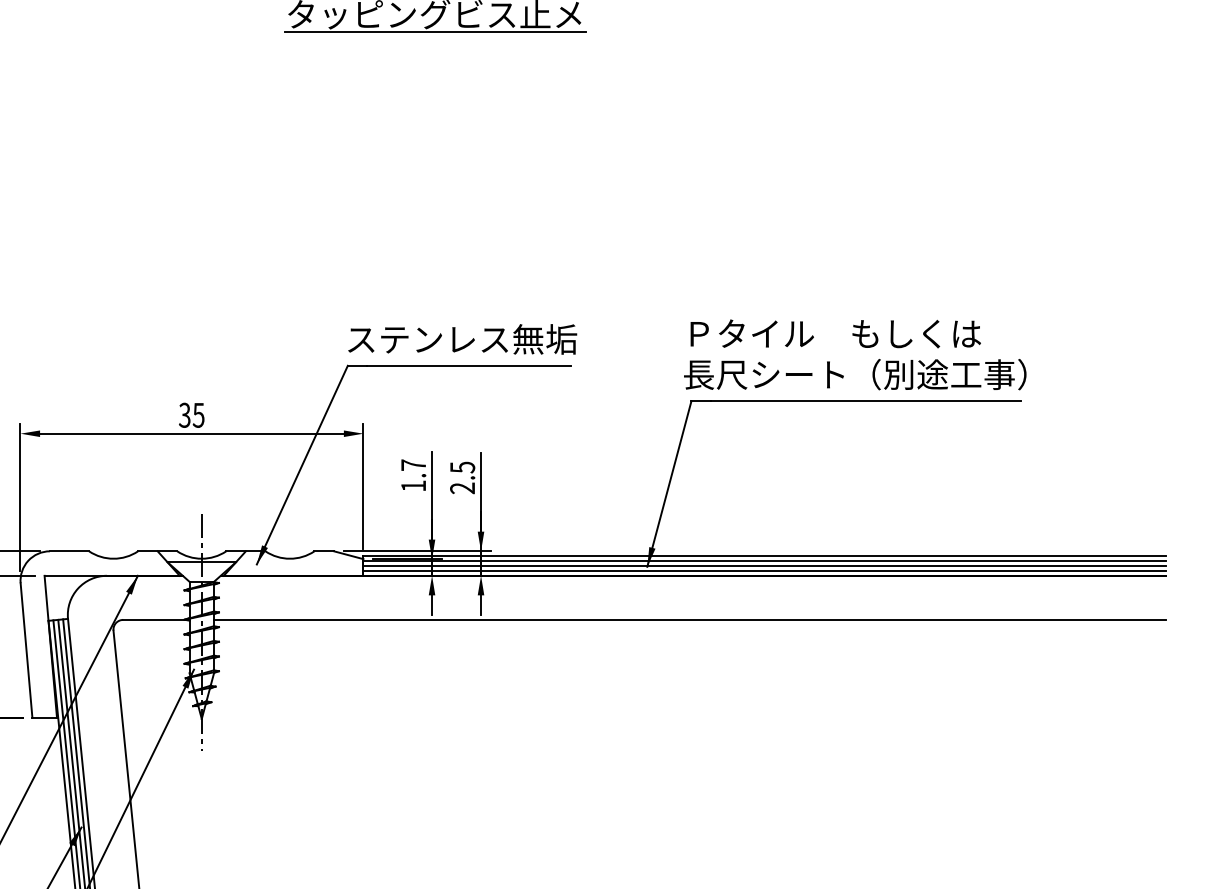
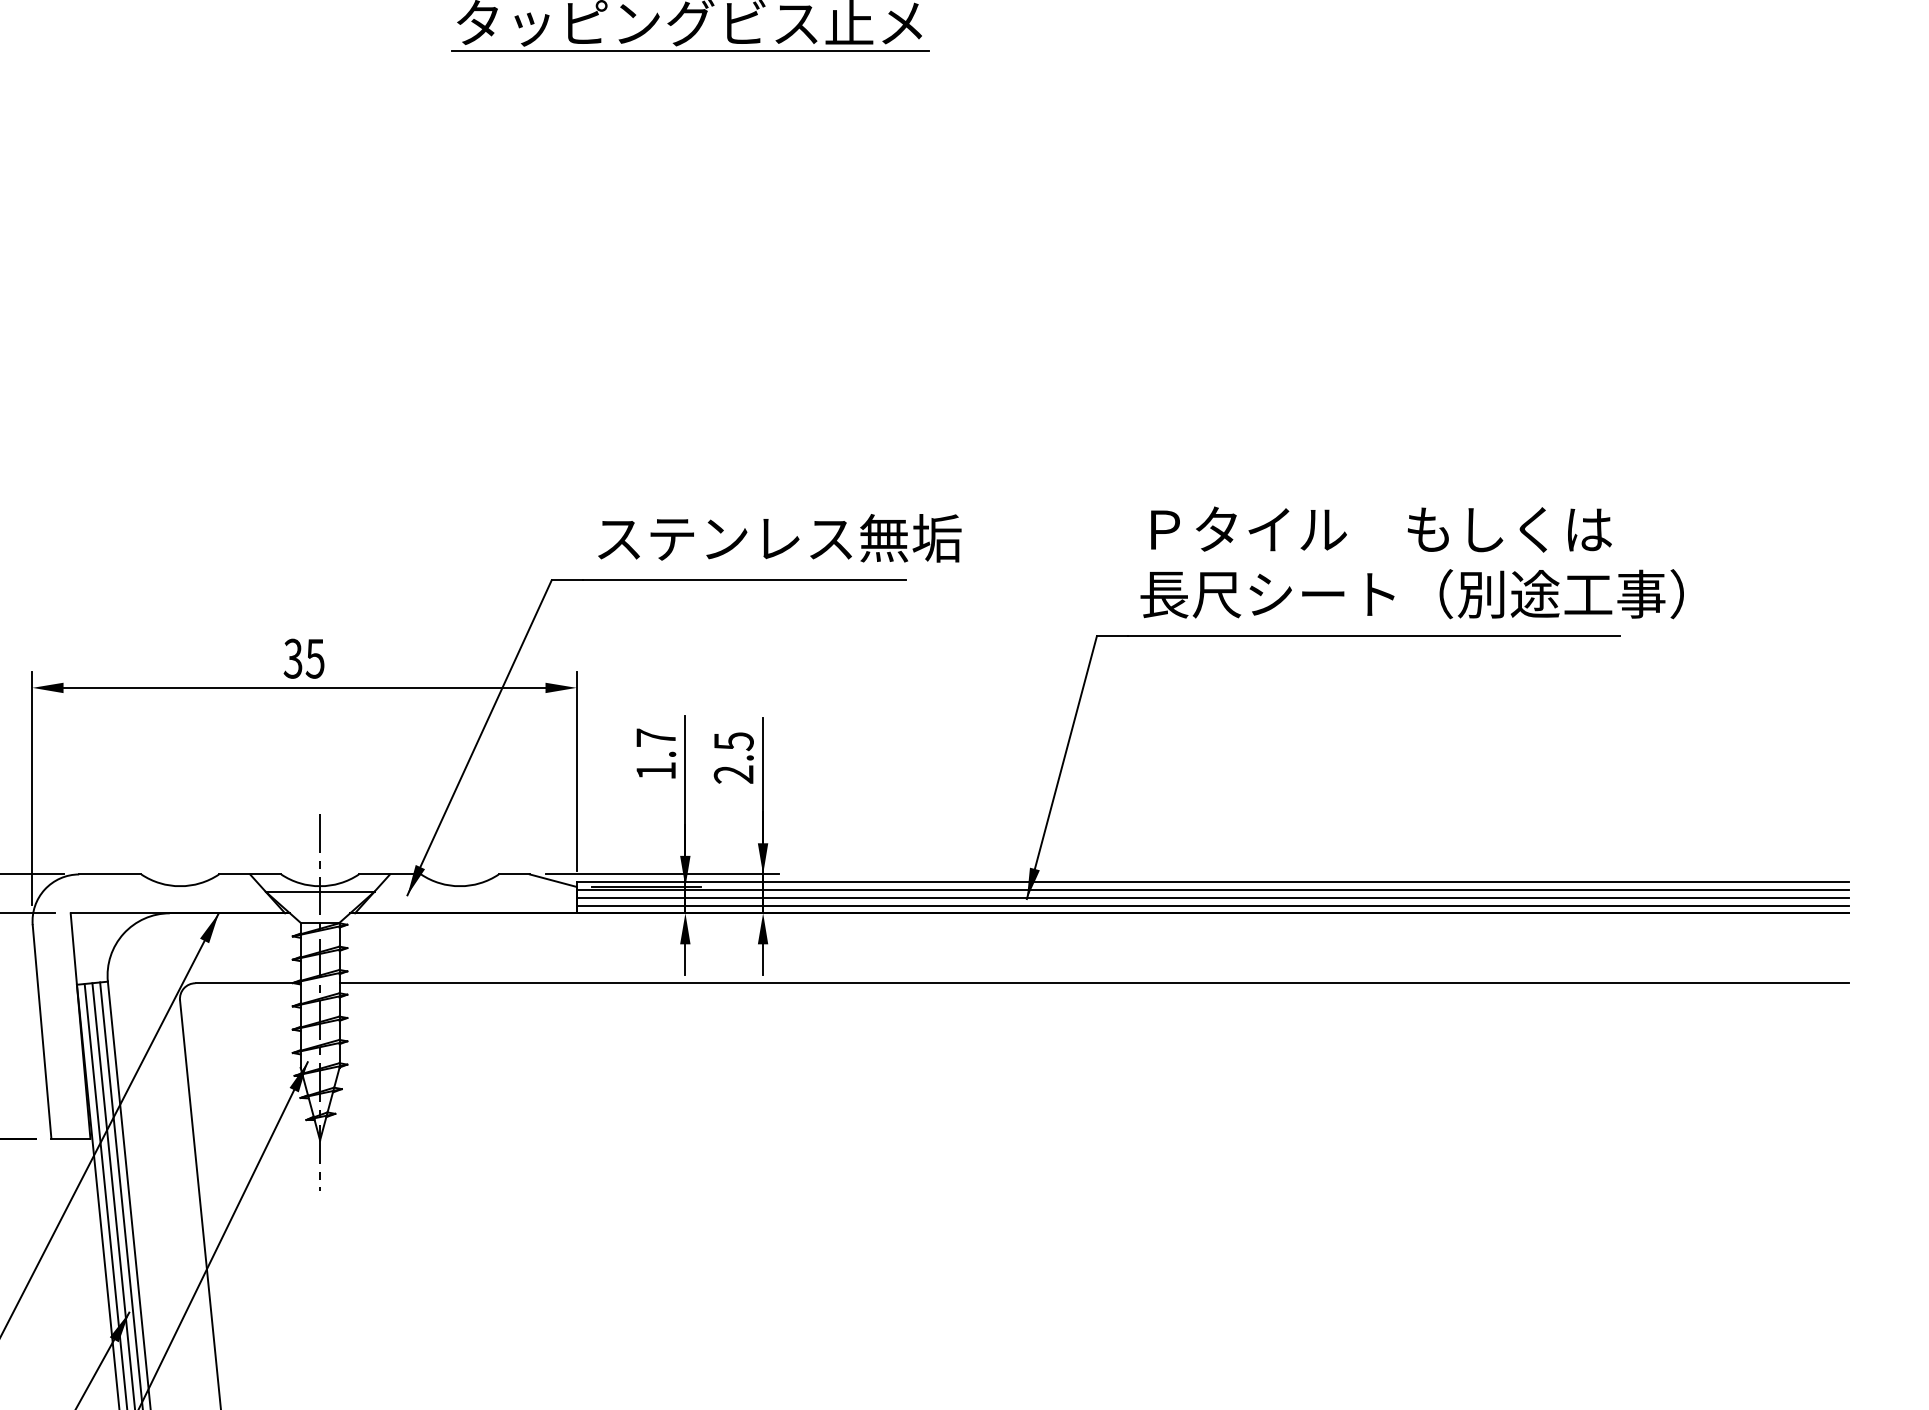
text: (462, 339) -> (779, 538), moved
text: (855, 354) -> (1412, 562), moved

